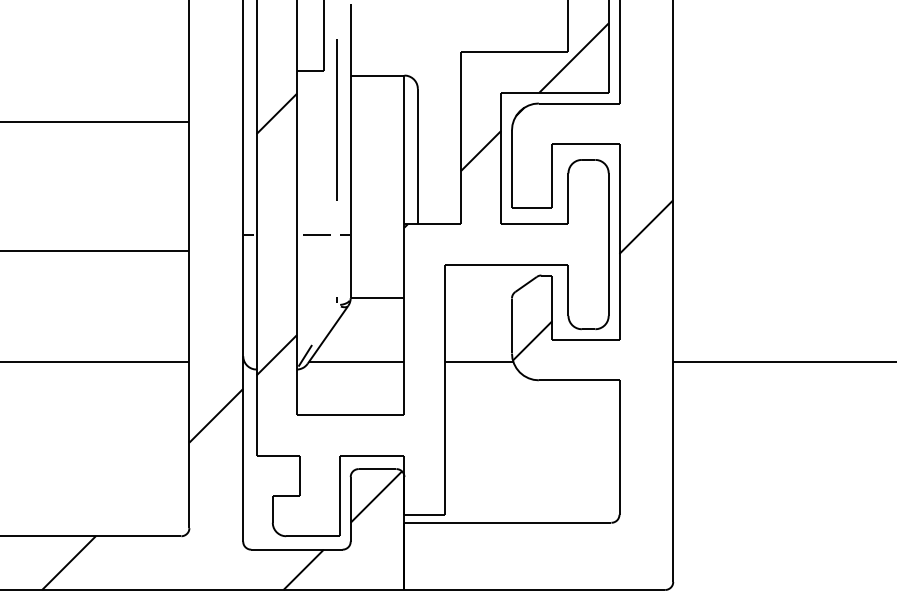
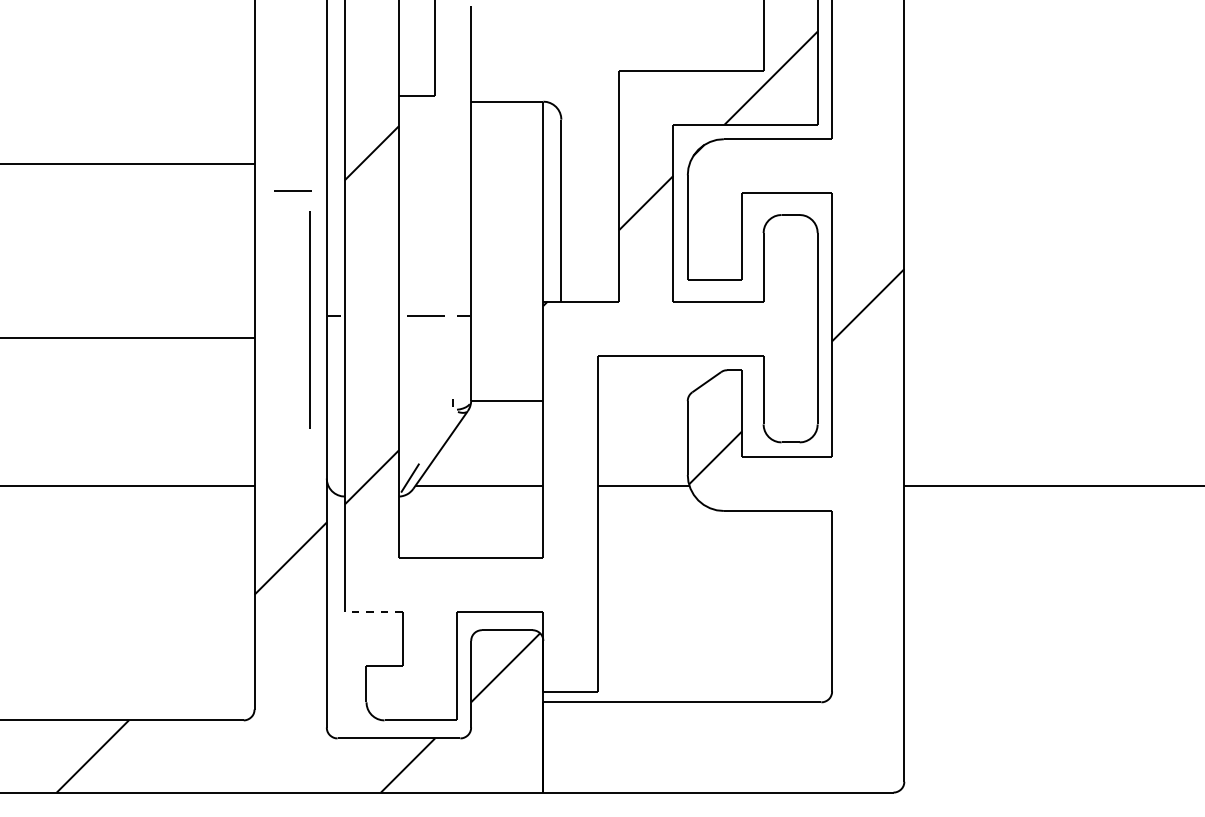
line: (336, 119) -> (309, 319), moved
line: (217, 141) -> (292, 190), added
line: (277, 455) -> (373, 612), solid -> dashed

